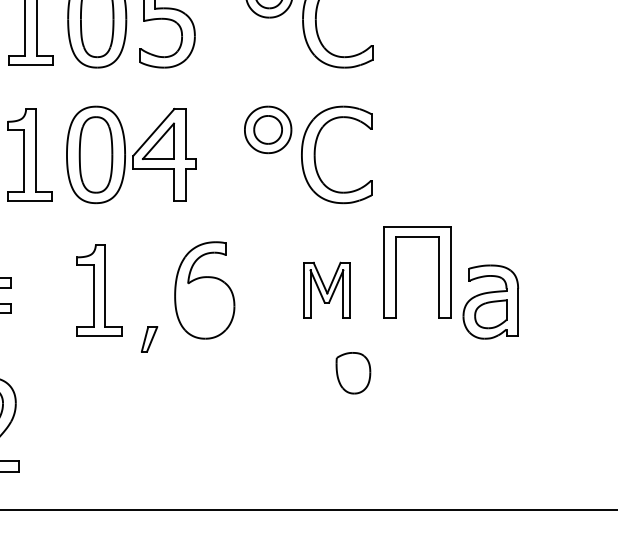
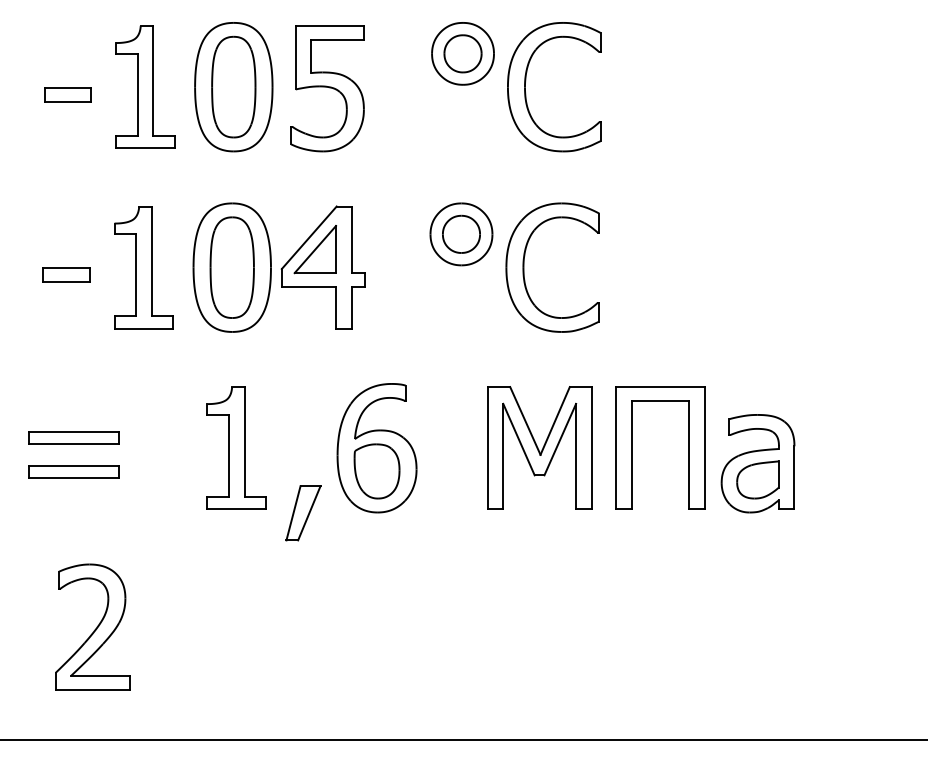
part: (396, 271) -> (632, 447), moved
part: (326, 289) -> (539, 447), size x1.67
part: (149, 339) -> (303, 513), size x1.67
part: (353, 373) -> (376, 471), moved

